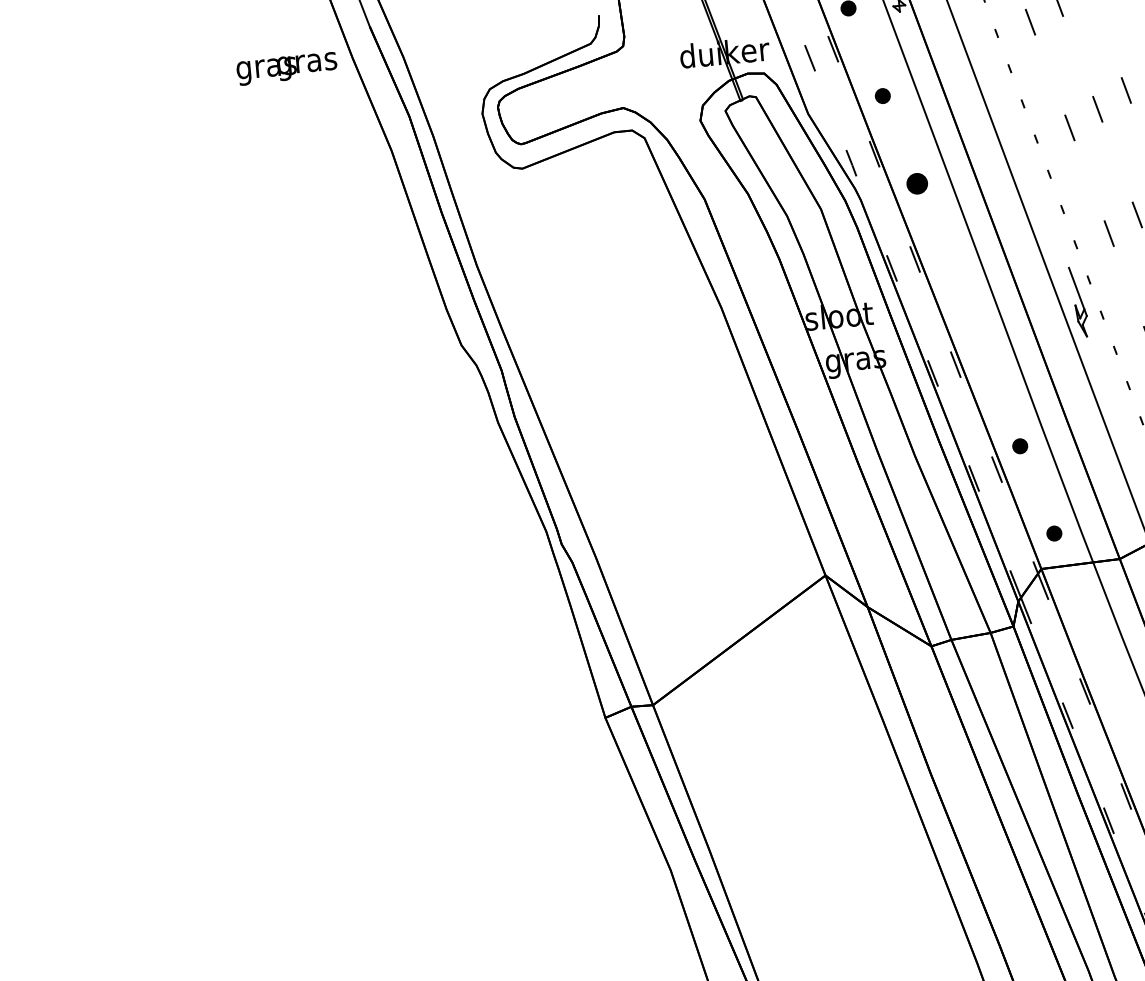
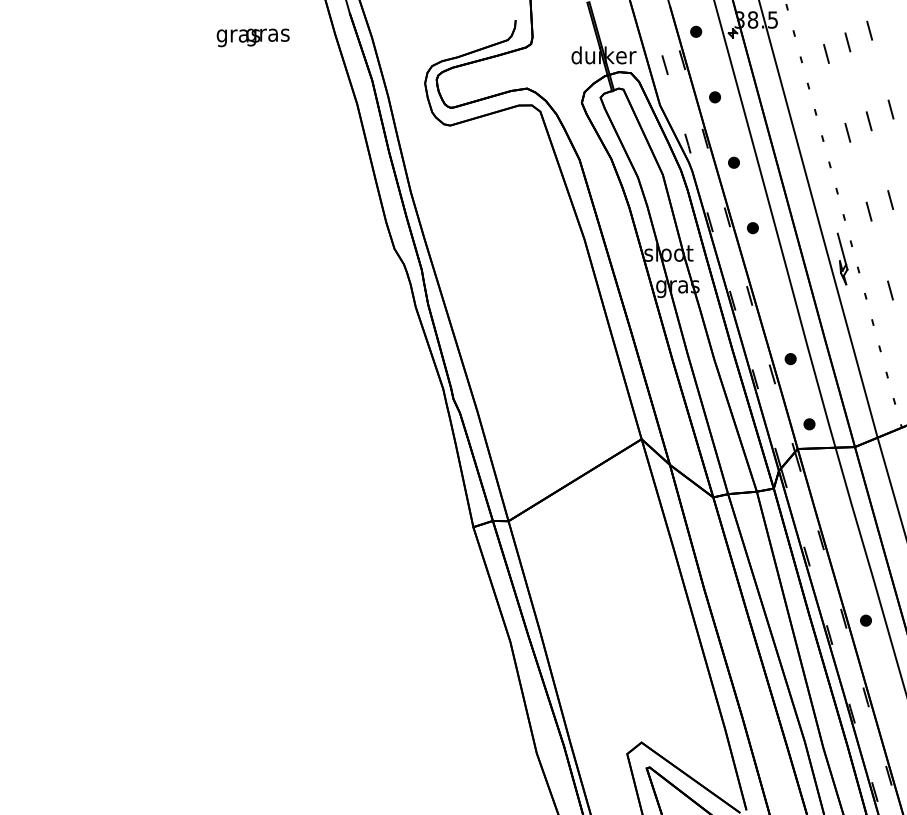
text: (286, 68) -> (252, 37), moved
part: (916, 183) -> (733, 162), size x0.71
part: (951, 271) -> (752, 228), added

